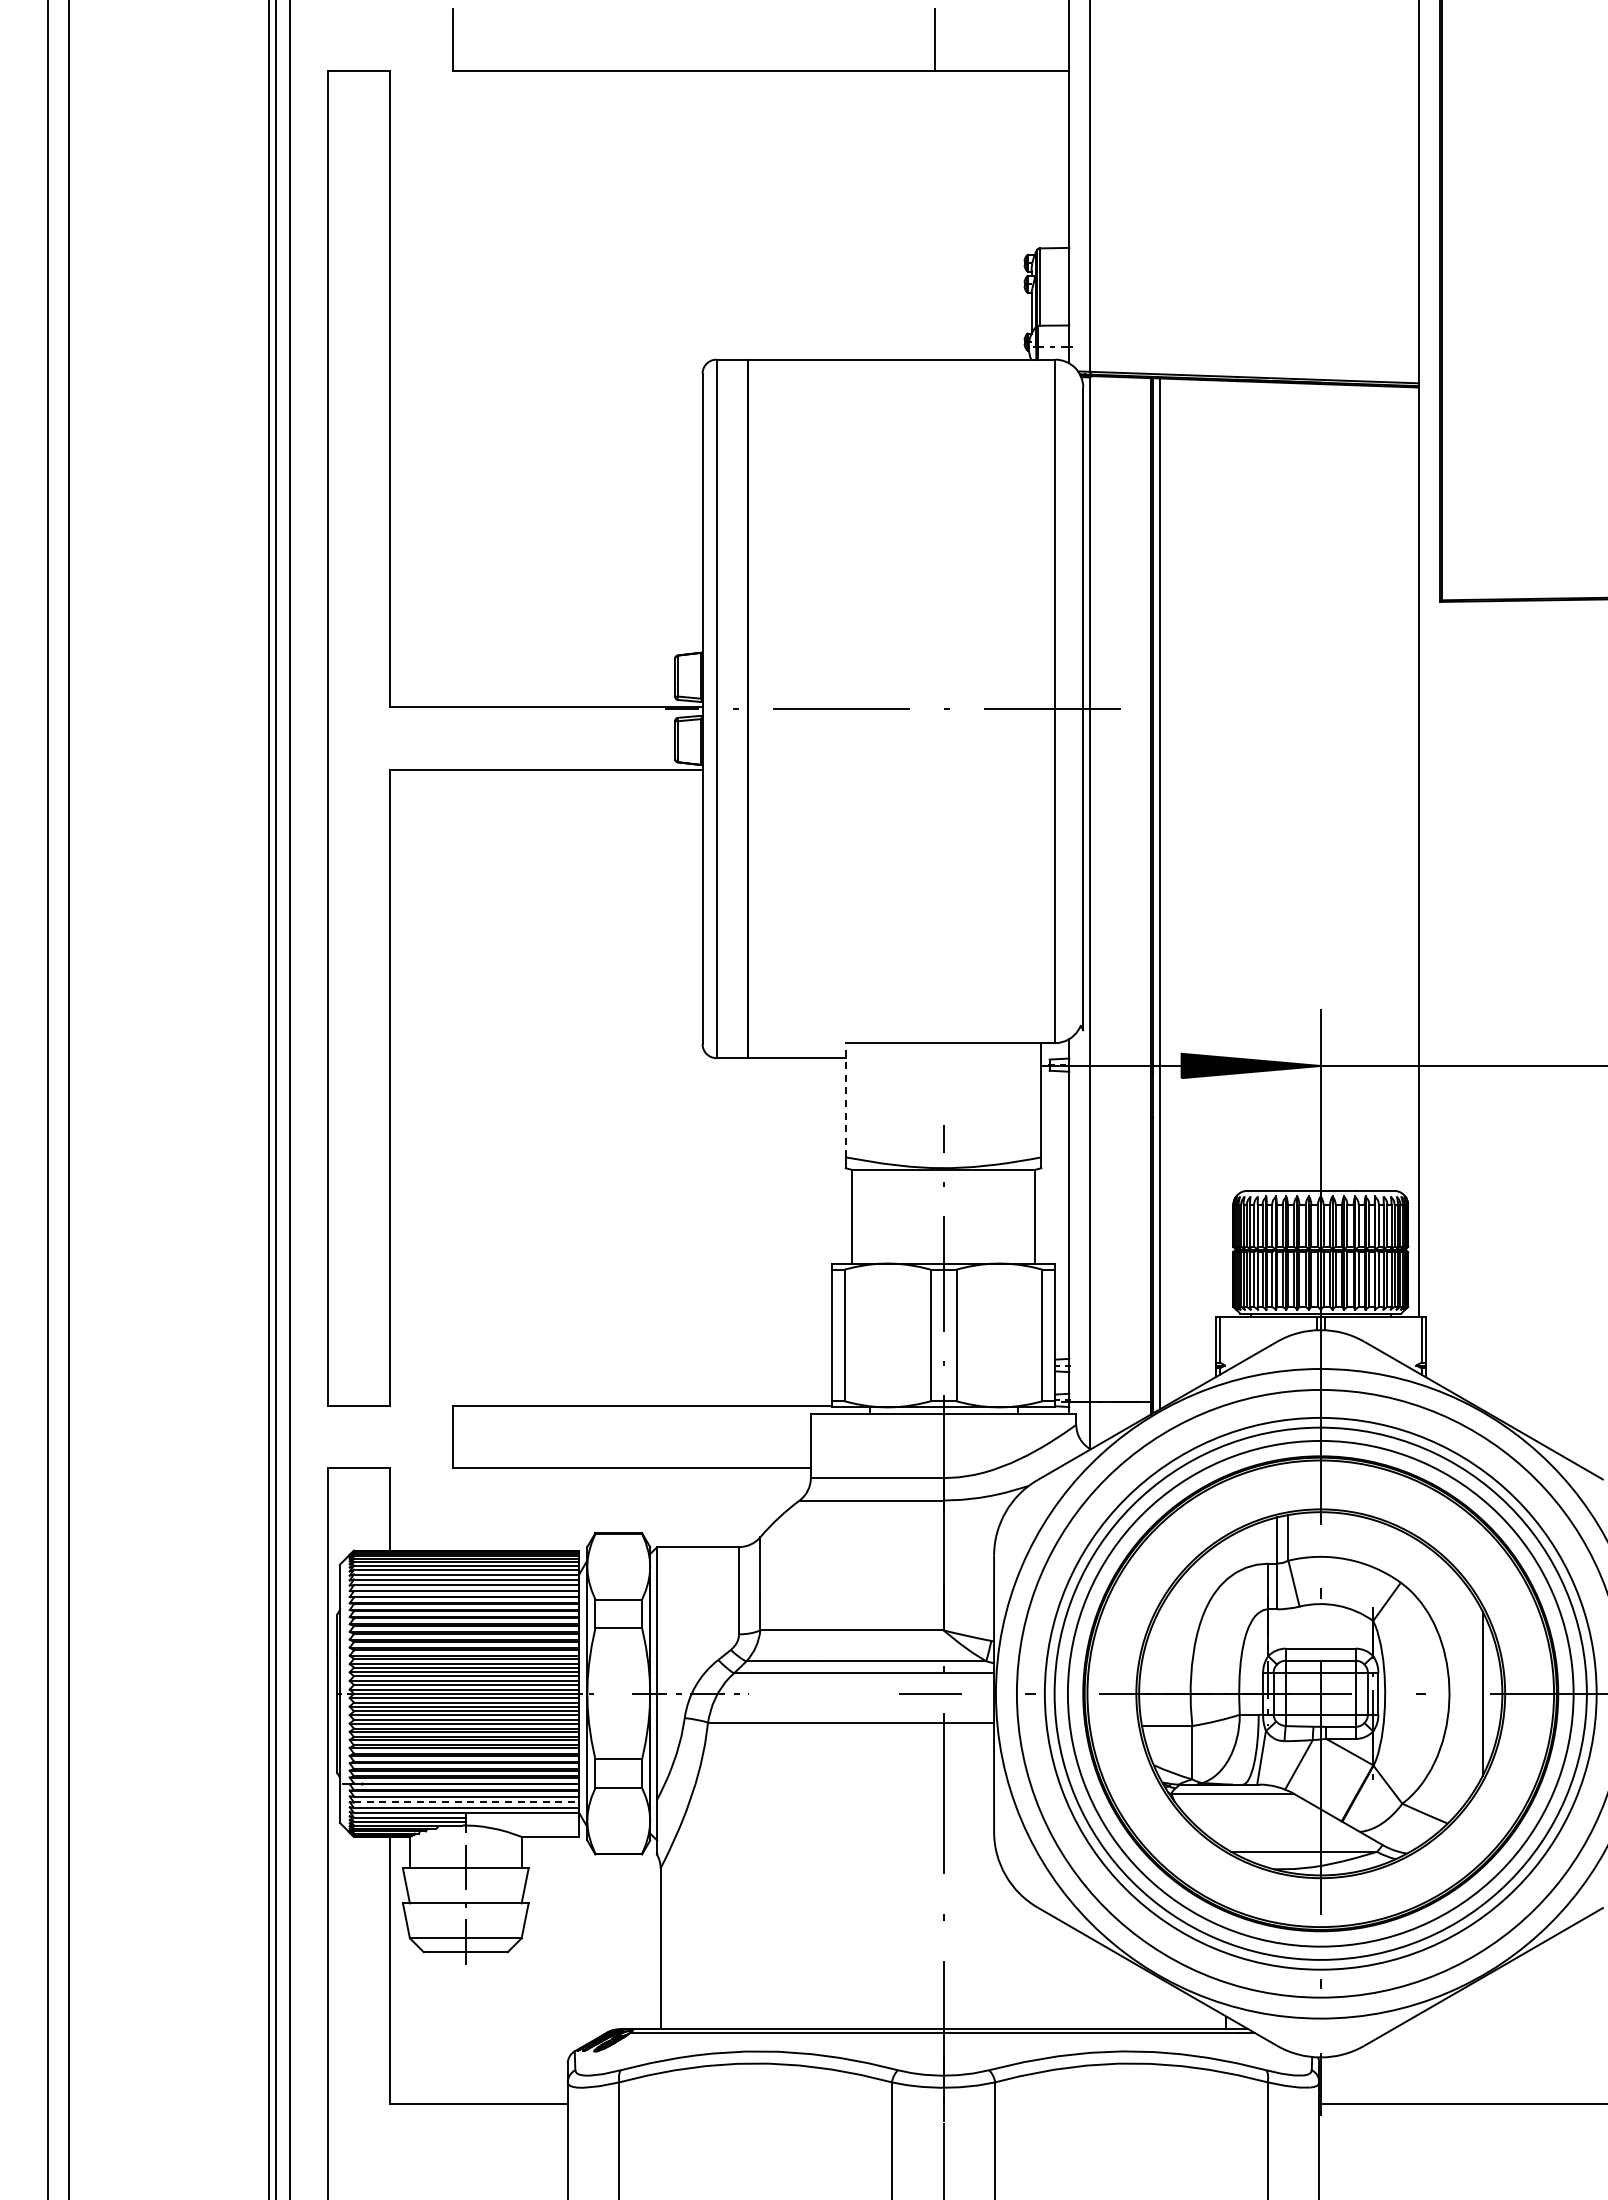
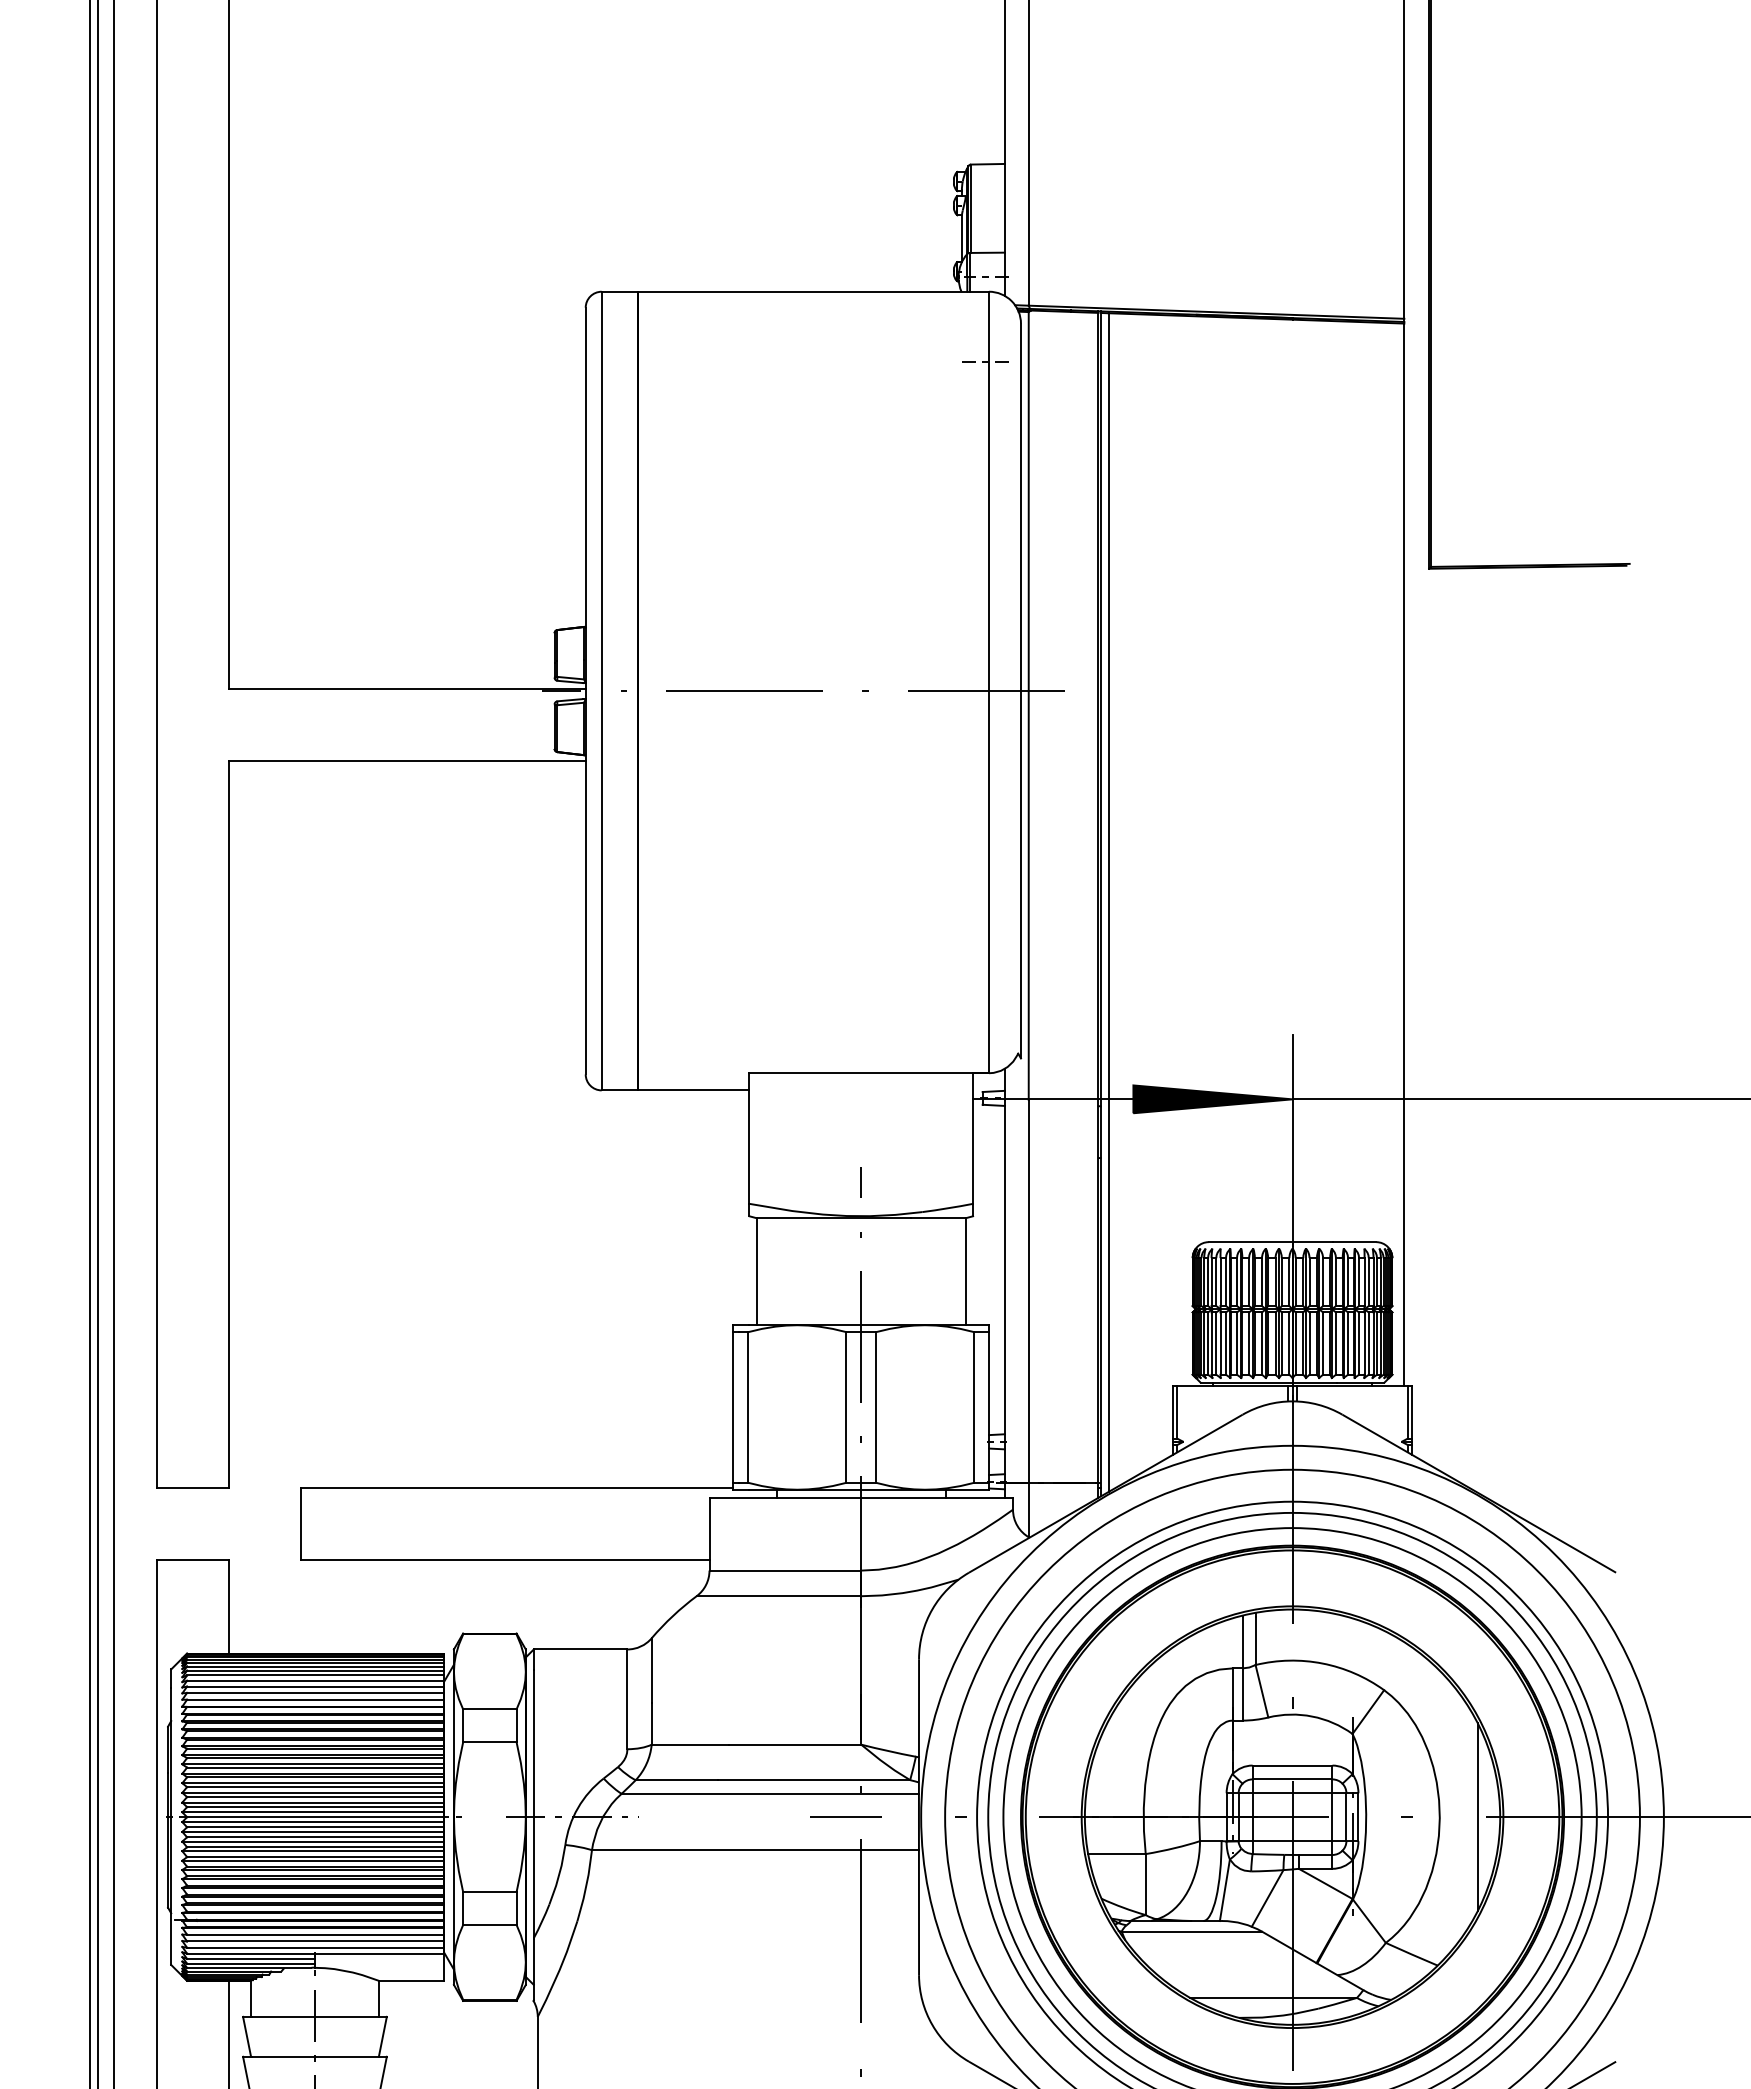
line: (1051, 421) -> (984, 362), added
line: (845, 1099) -> (749, 1137), dashed -> solid
line: (466, 1802) -> (315, 1941), dashed -> solid

